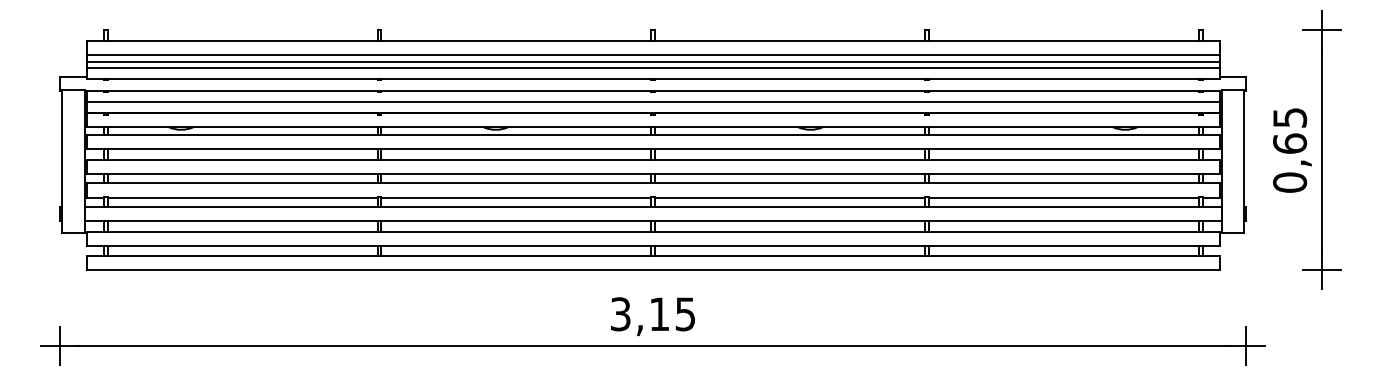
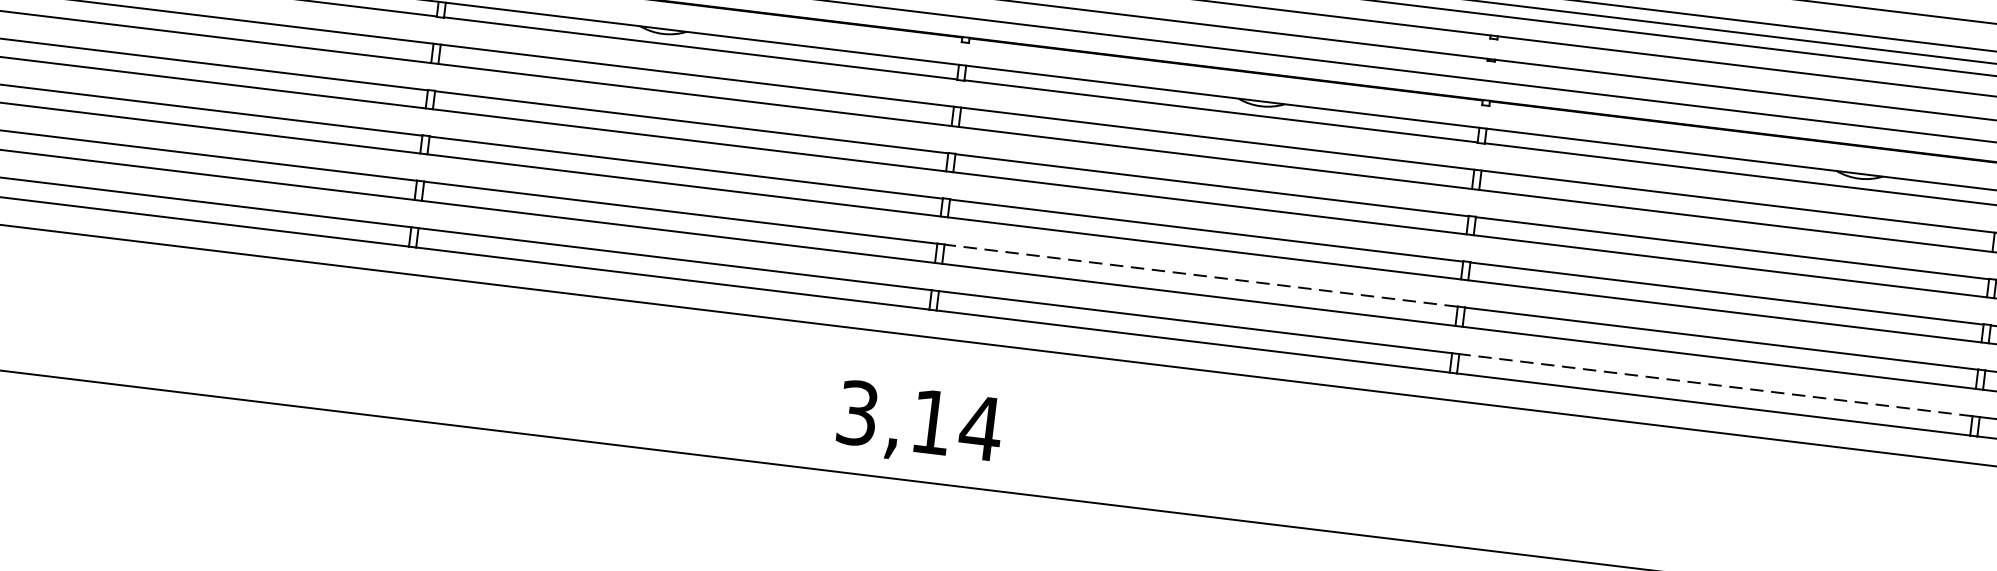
line: (789, 221) -> (1199, 275), solid -> dashed
line: (1063, 245) -> (1715, 384), solid -> dashed
text: (685, 314) -> (980, 428), 3,15 -> 3,14

